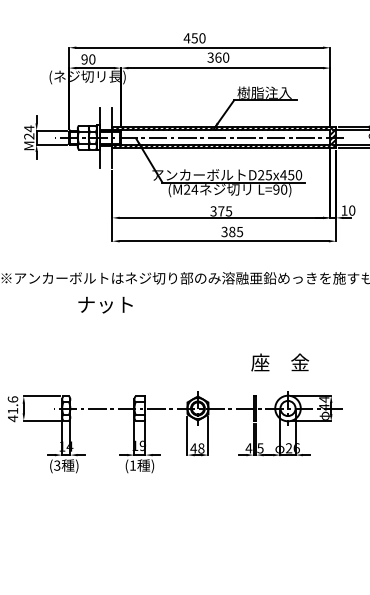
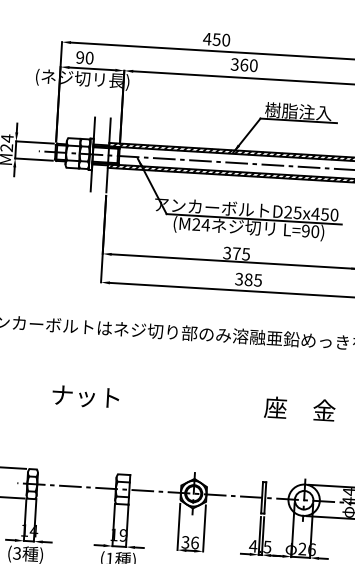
text: (105, 304) -> (85, 396), moved
text: (280, 362) -> (300, 408), moved
text: (197, 448) -> (190, 542), 48 -> 36

